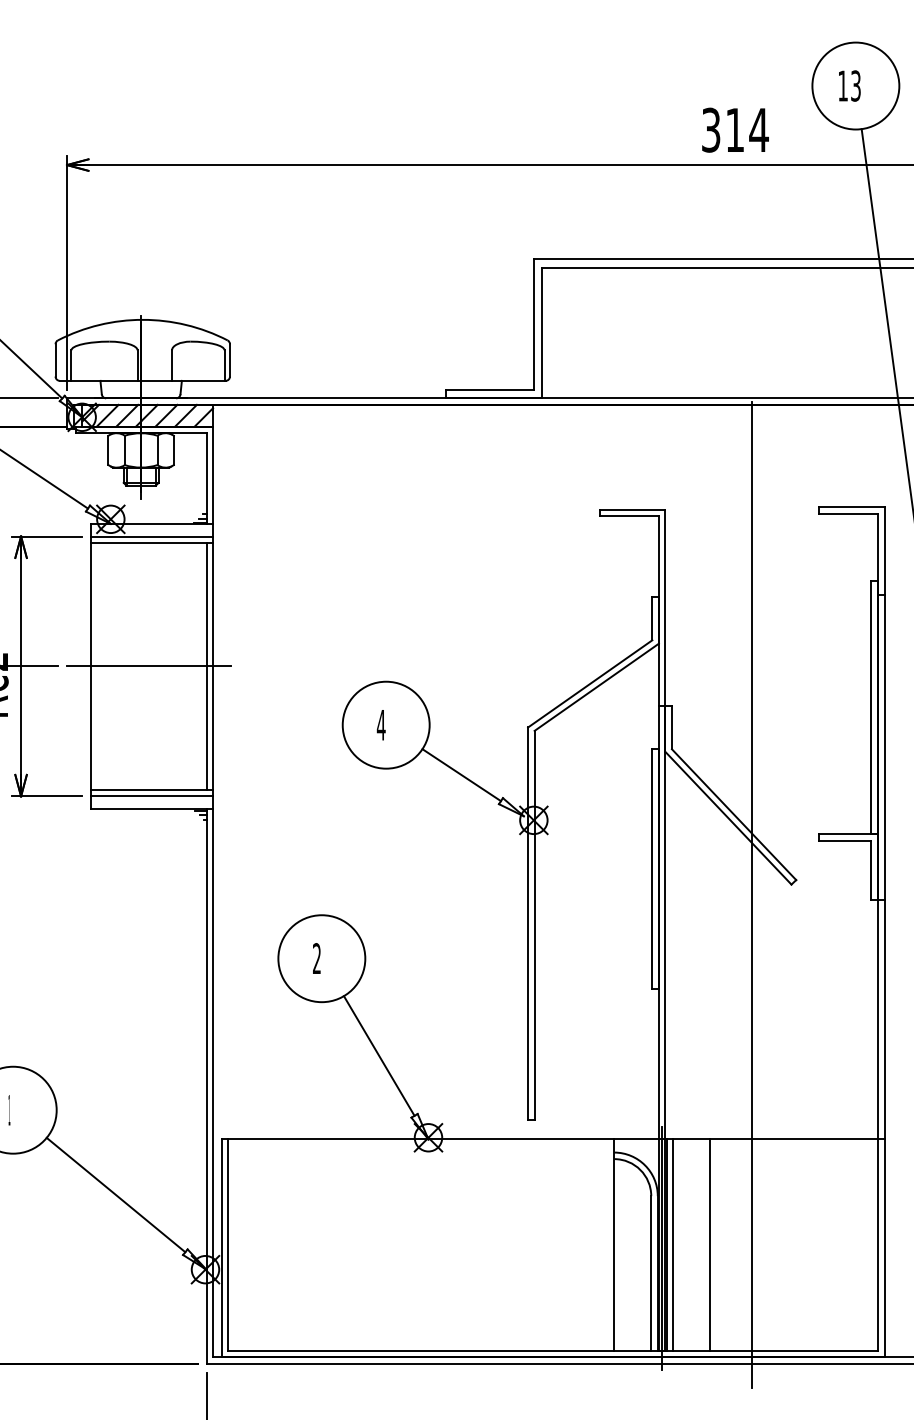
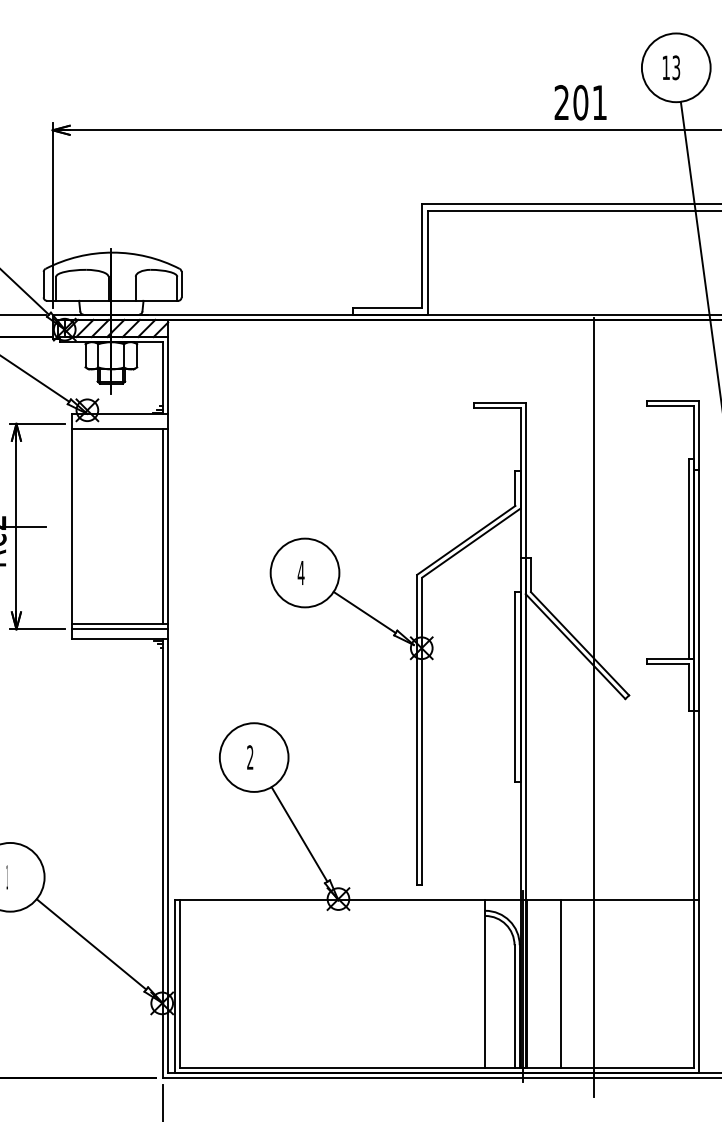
text: (735, 129) -> (581, 102), 314 -> 201
line: (152, 536) -> (120, 423), removed
line: (148, 666) -> (117, 526), removed
line: (673, 1244) -> (532, 983), removed

